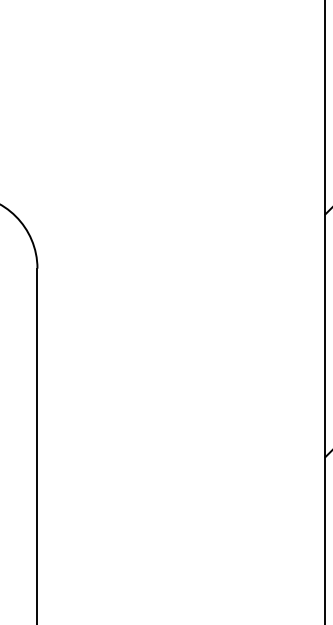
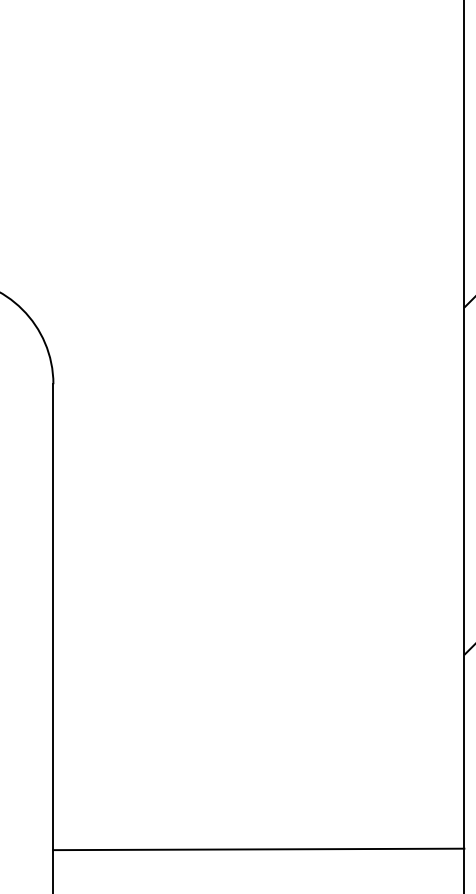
line: (180, 593) -> (258, 848), added

